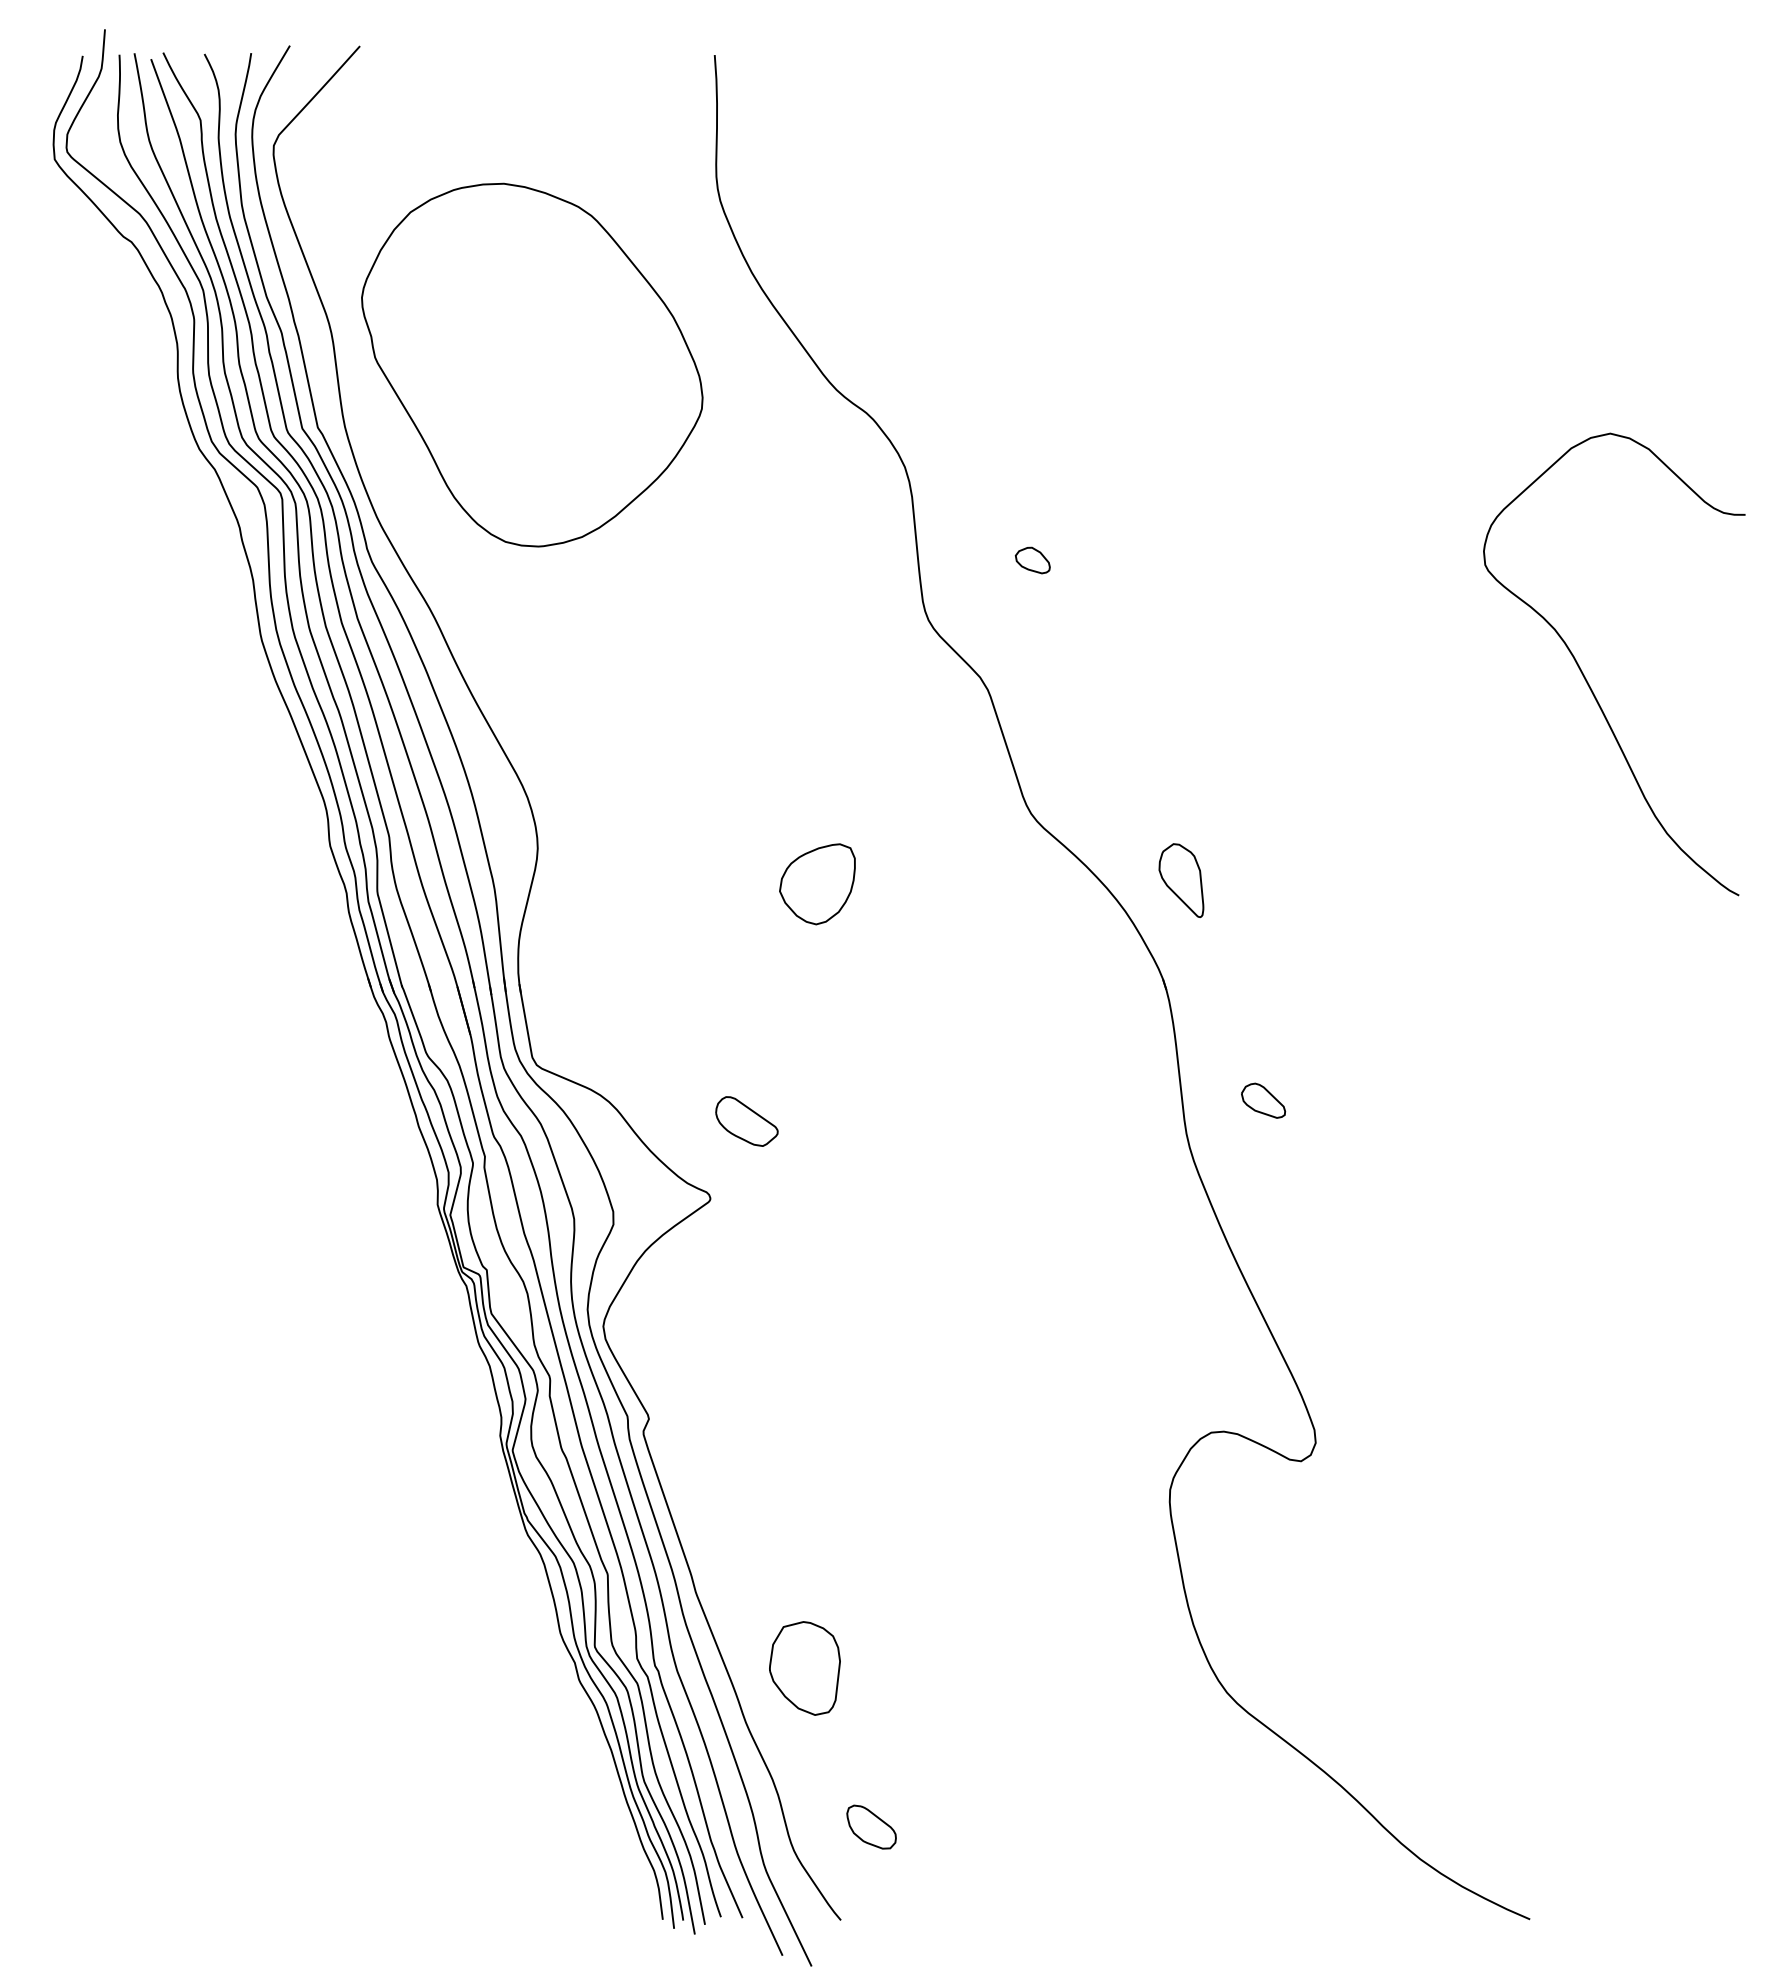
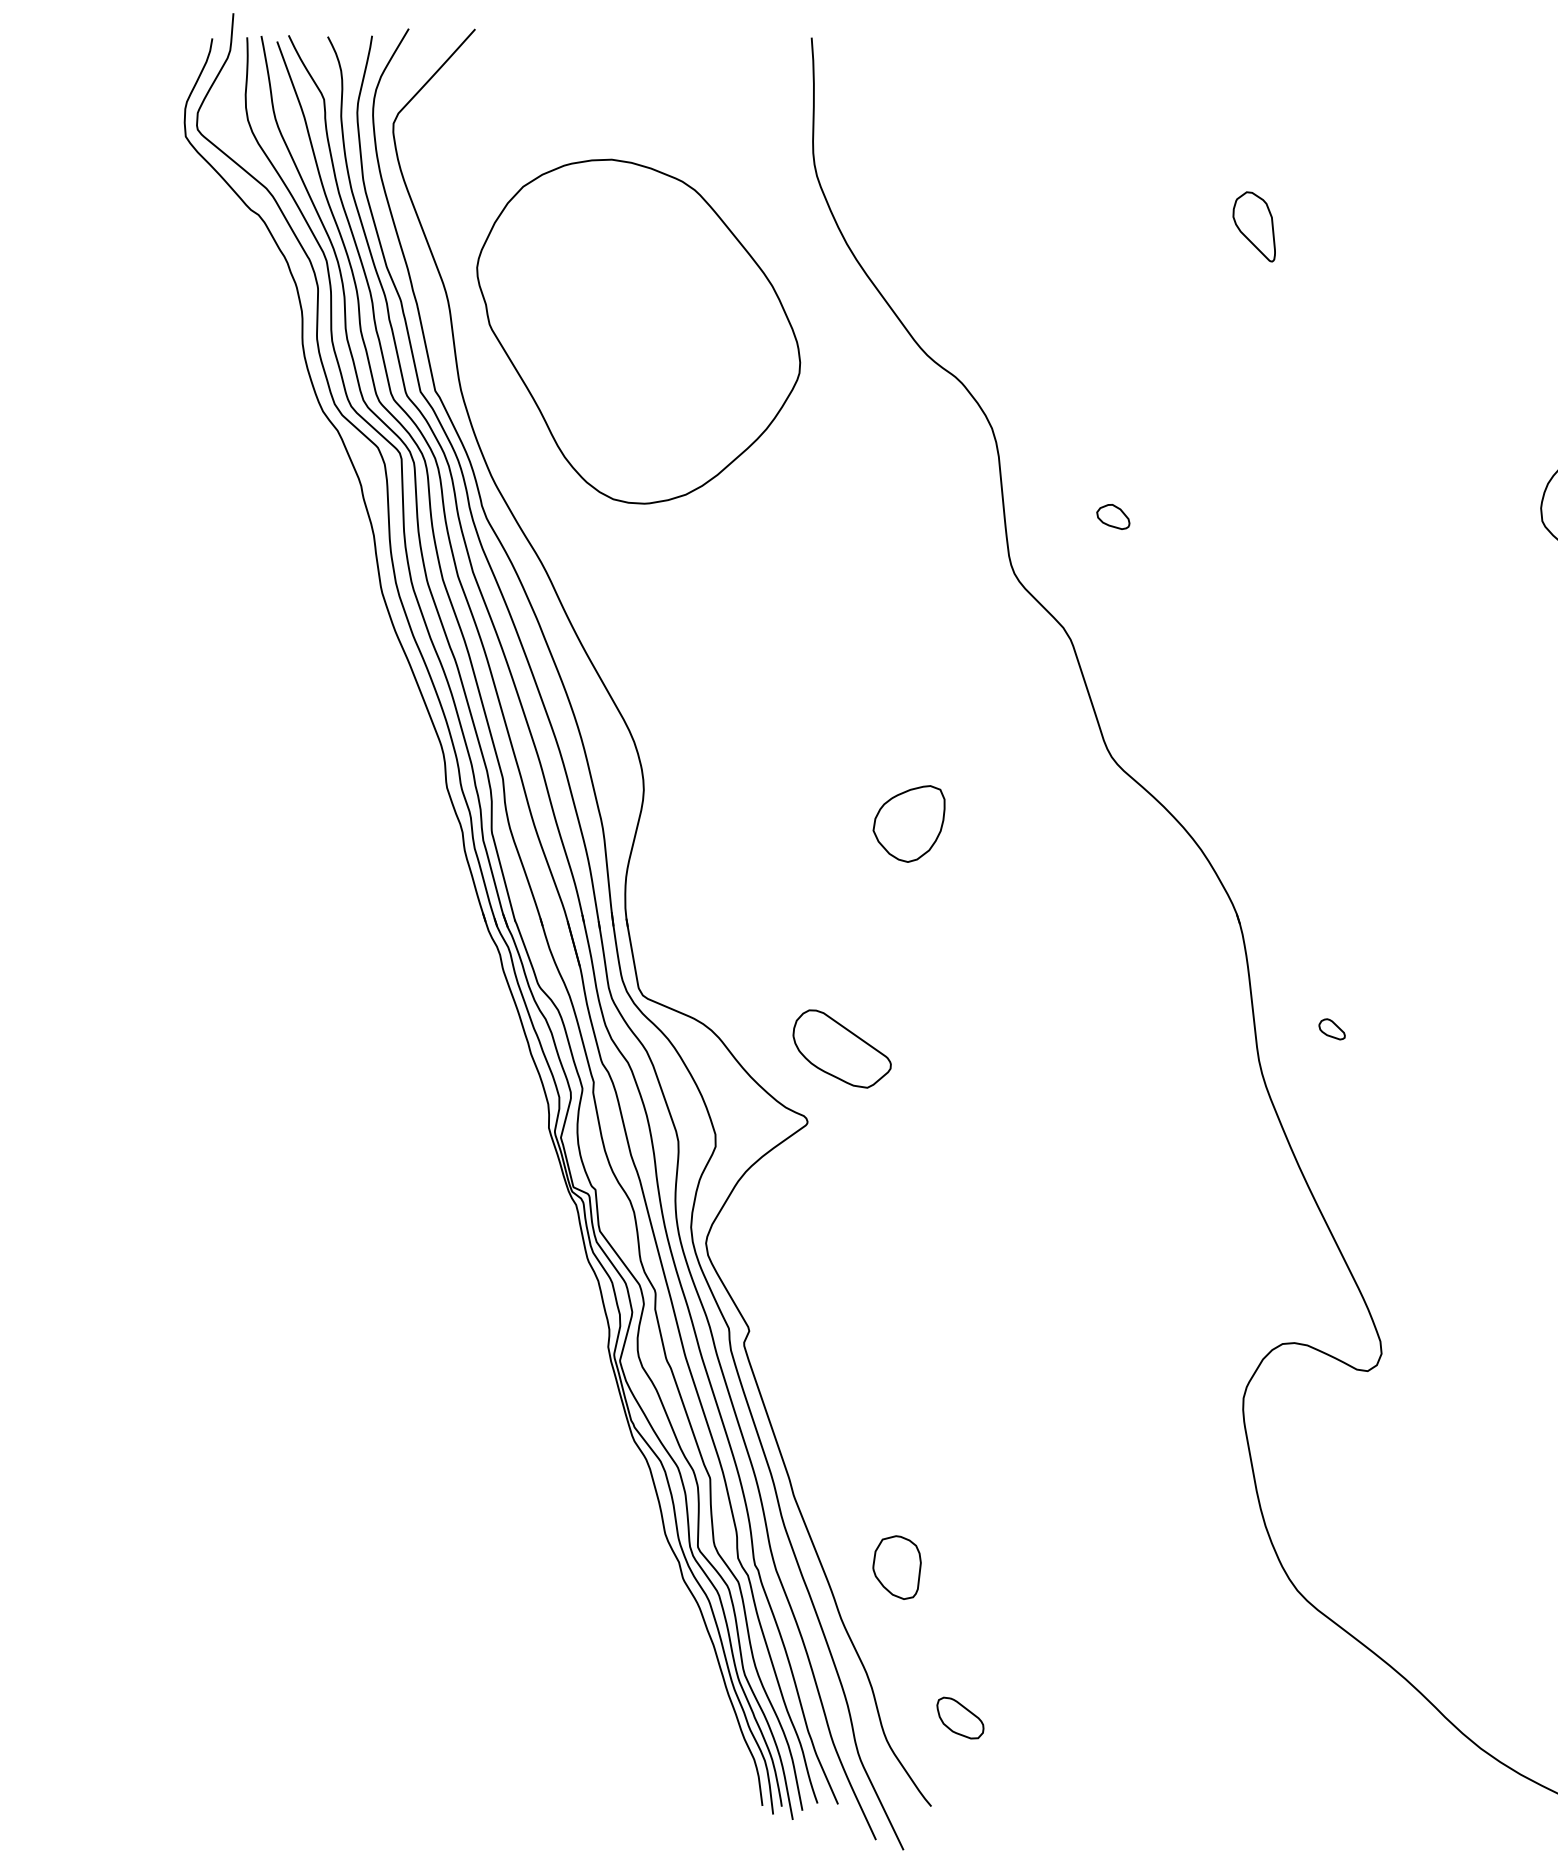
part: (1181, 880) -> (1254, 226), moved
part: (1263, 1100) -> (1332, 1029), size x0.62
part: (746, 1121) -> (841, 1048), size x1.67
part: (804, 1668) -> (896, 1567), size x0.71

